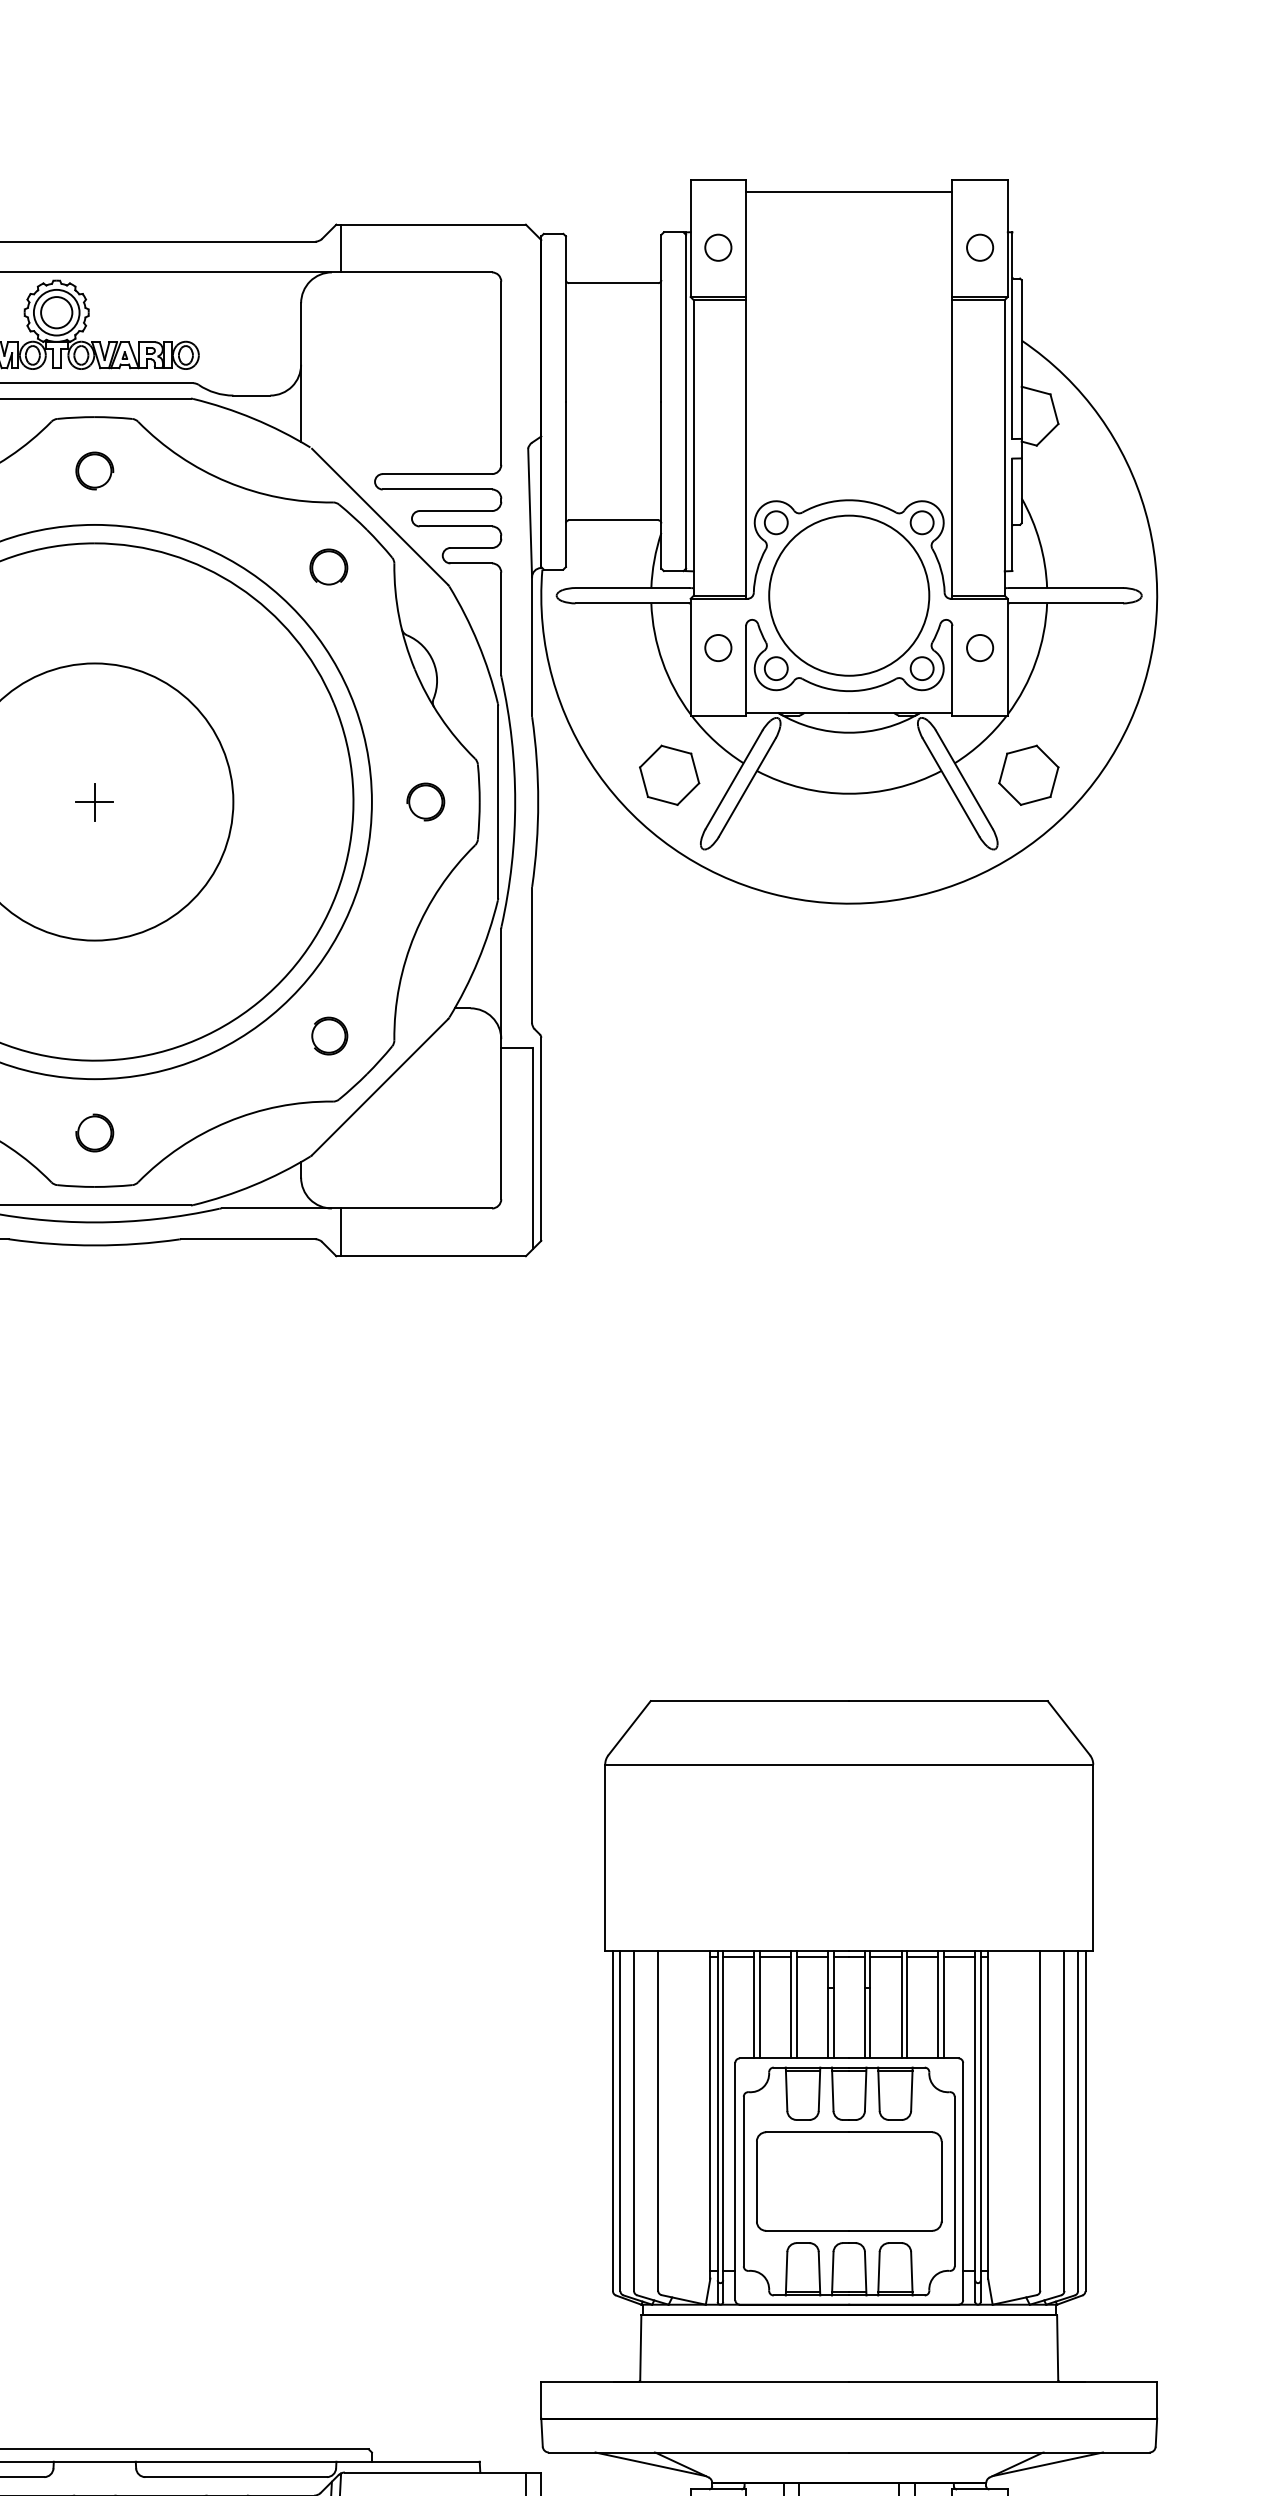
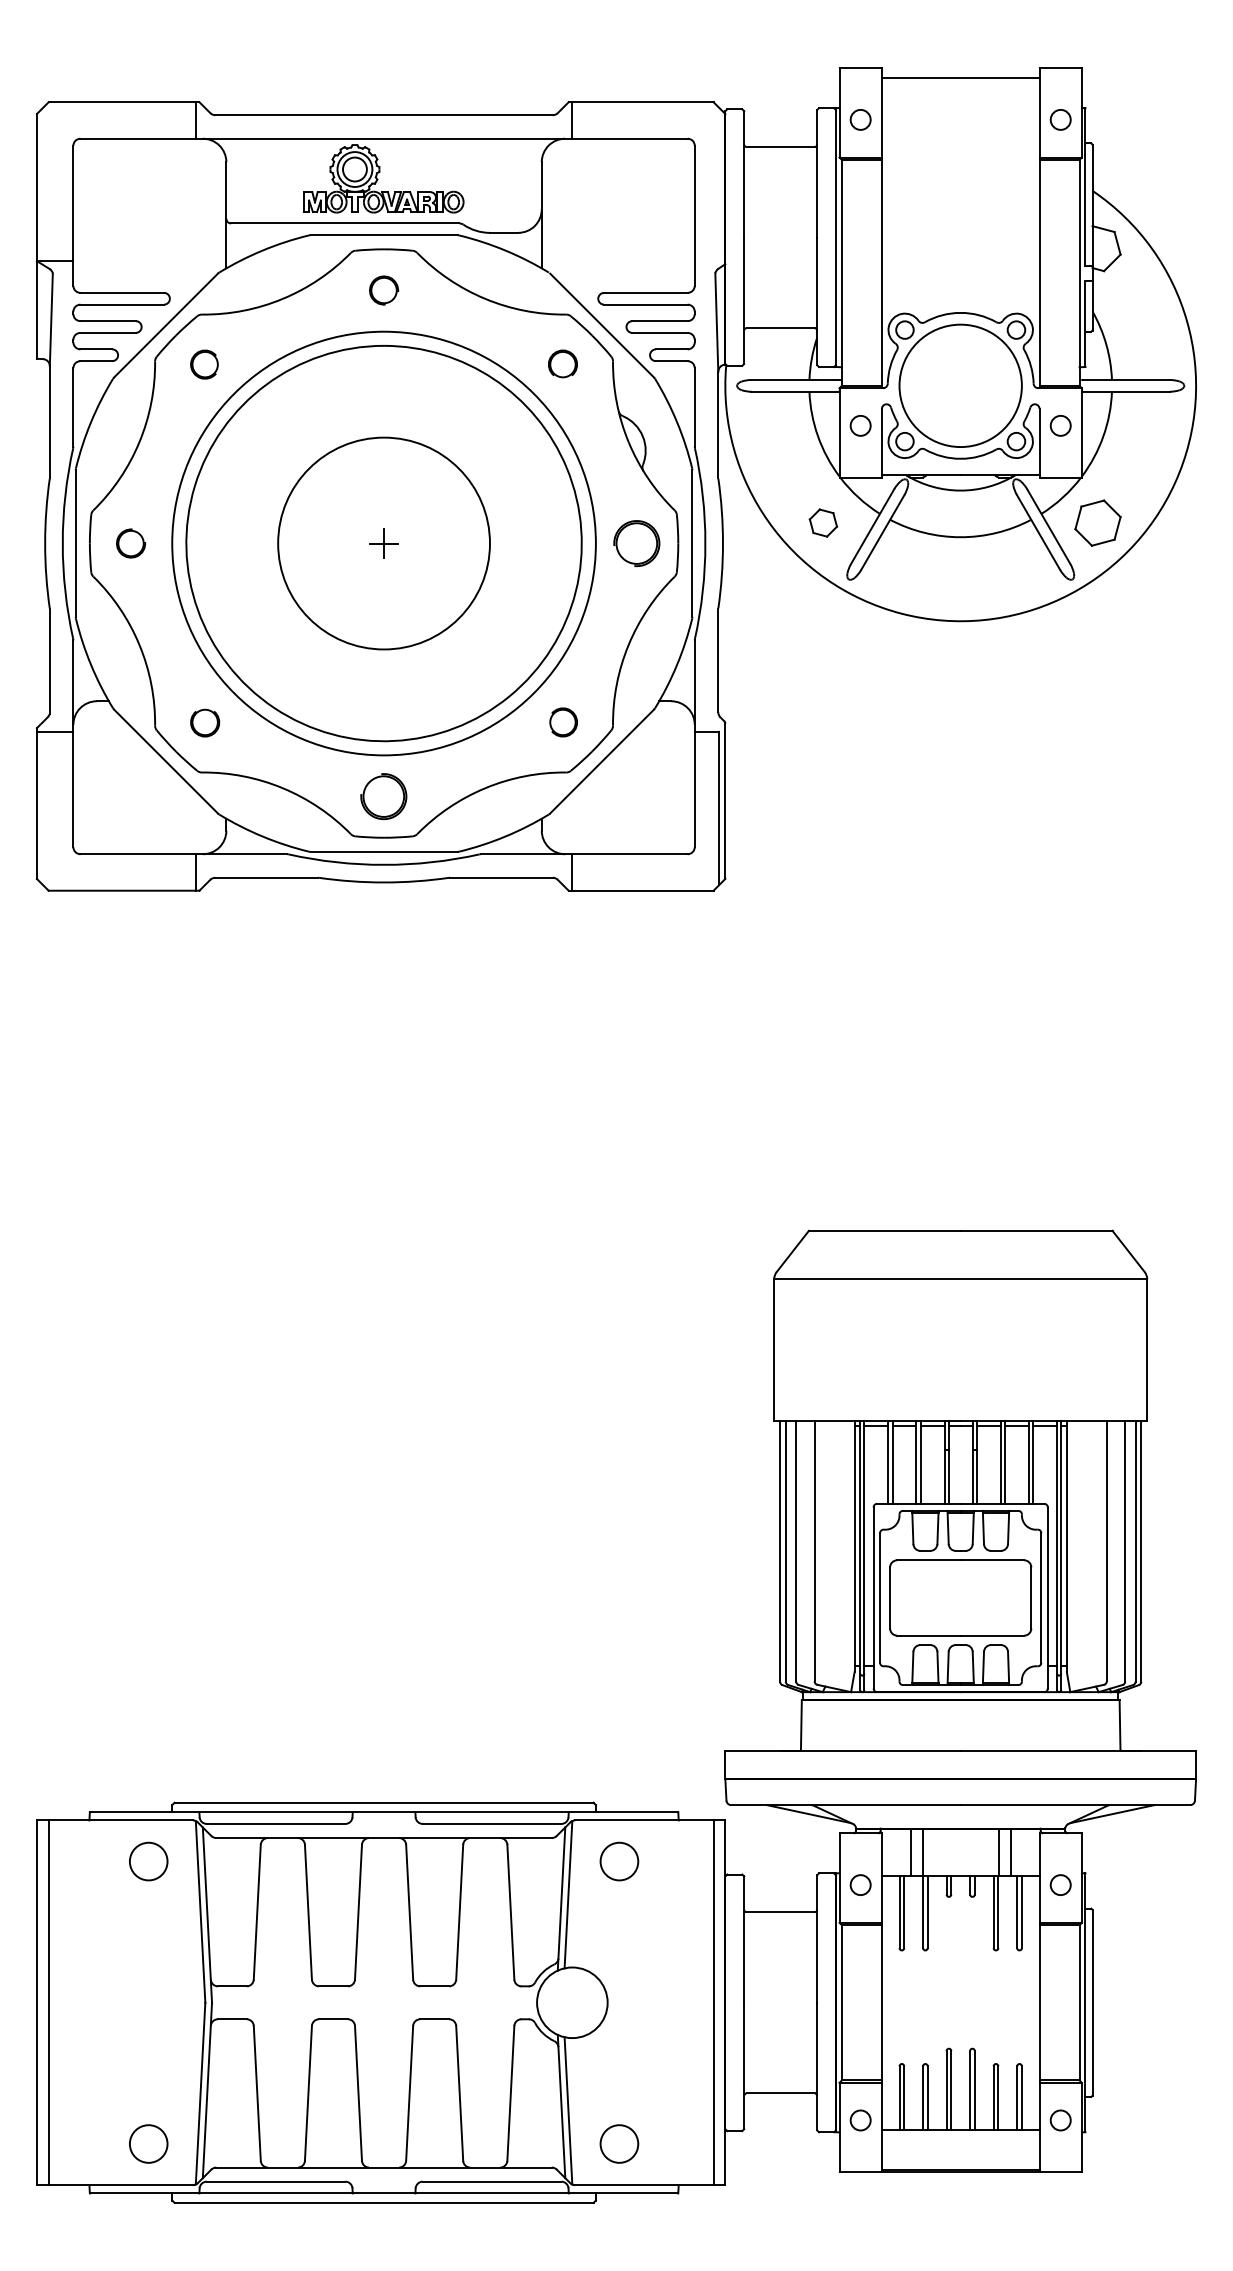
part: (669, 774) -> (823, 522), size x0.6
part: (426, 801) -> (637, 543), size x1.6
part: (95, 1132) -> (384, 796), size x1.6

